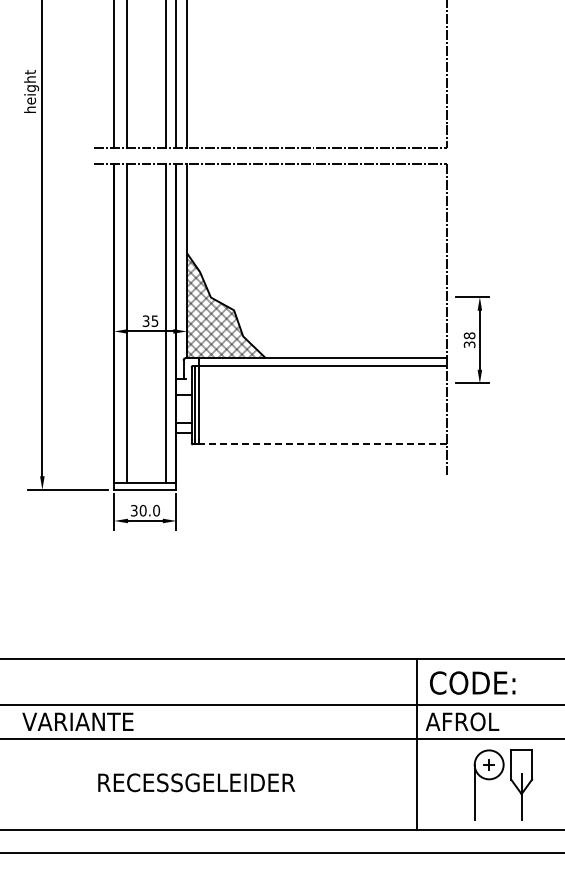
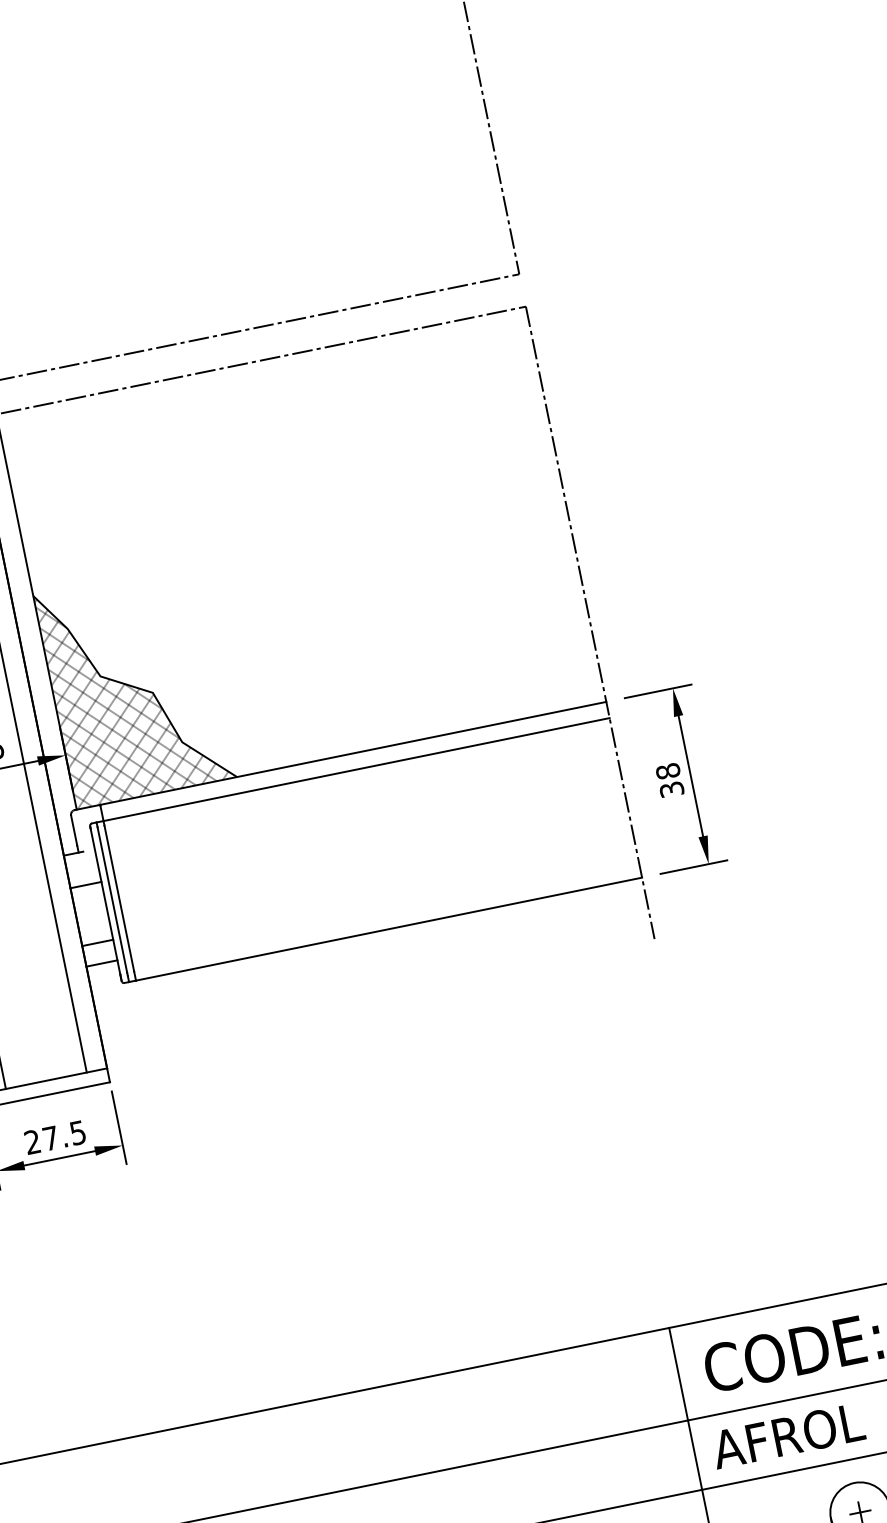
part: (472, 339) -> (675, 777), moved
line: (322, 444) -> (388, 929), dashed -> solid
text: (145, 510) -> (55, 1136), 30.0 -> 27.5

